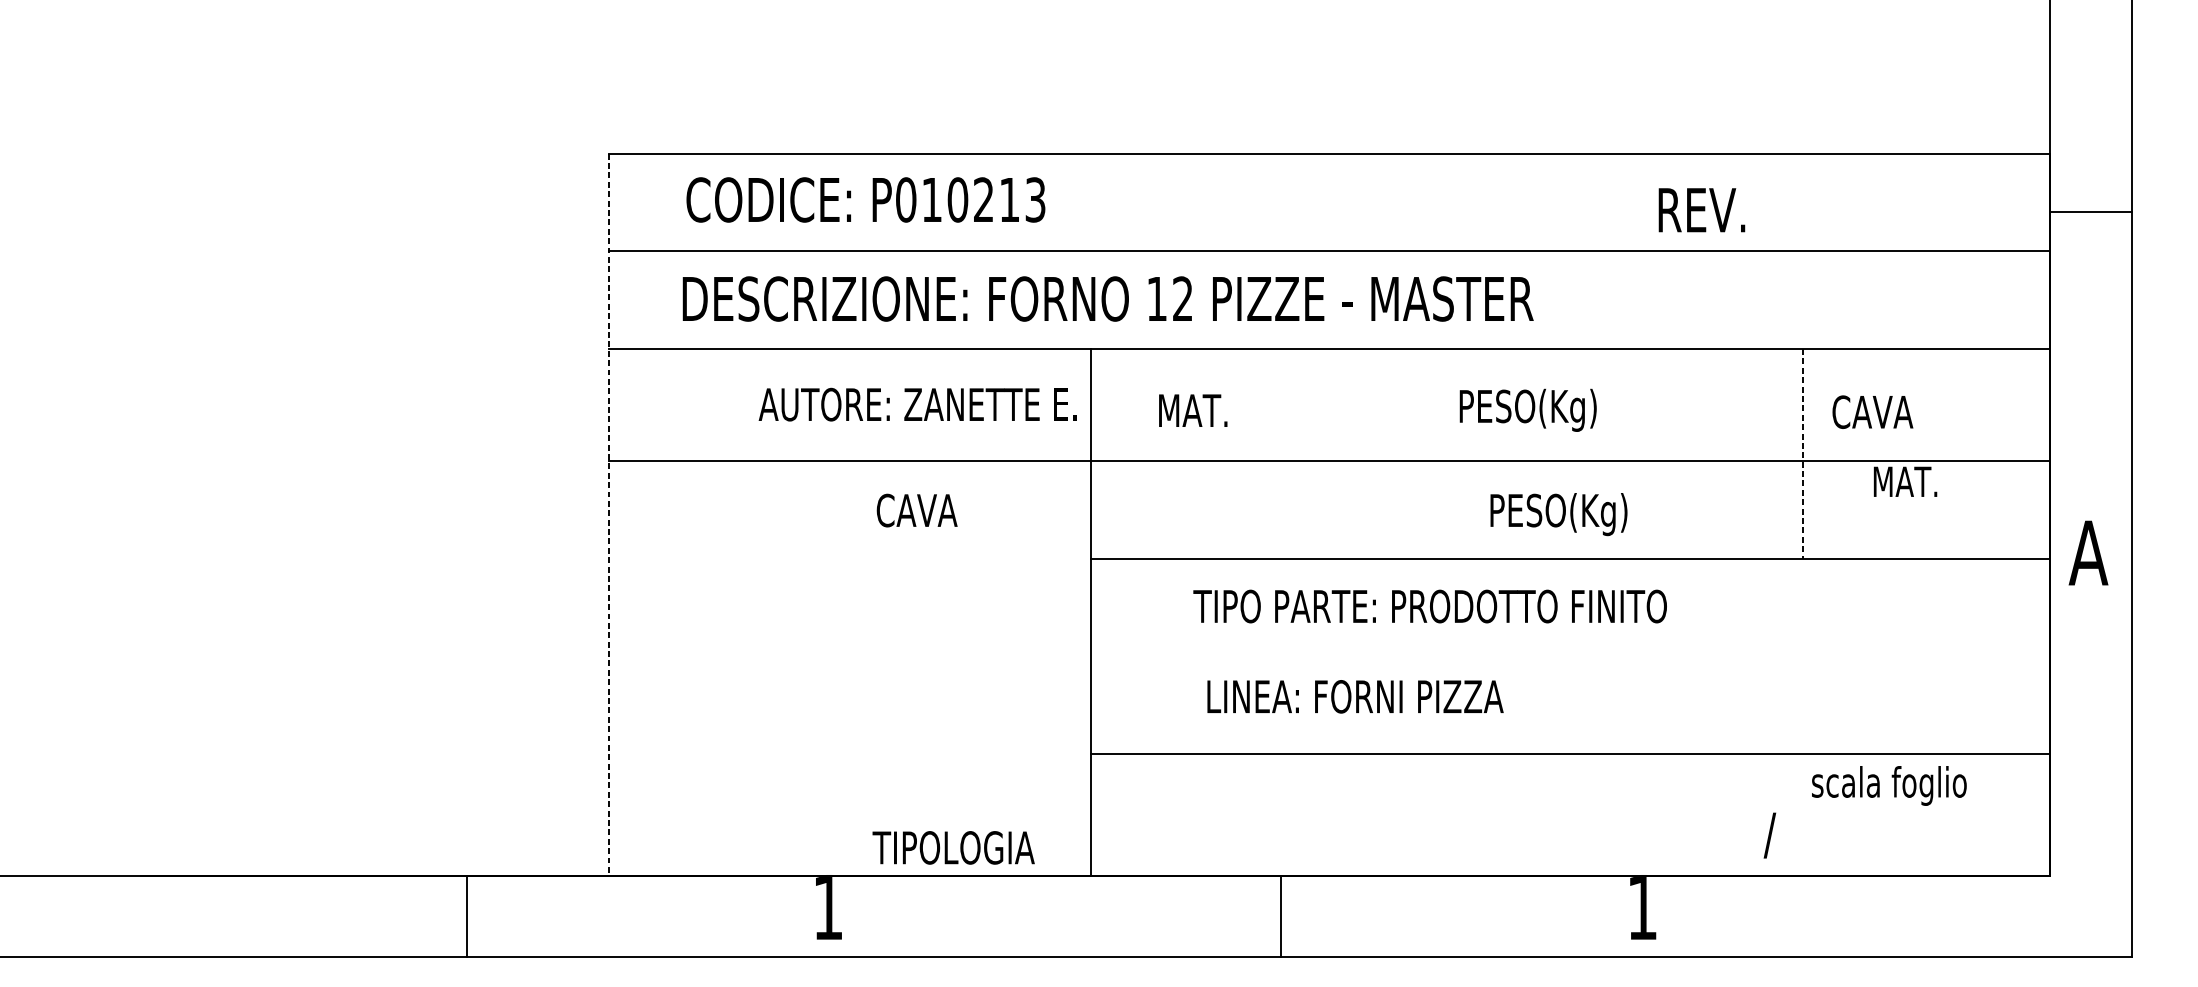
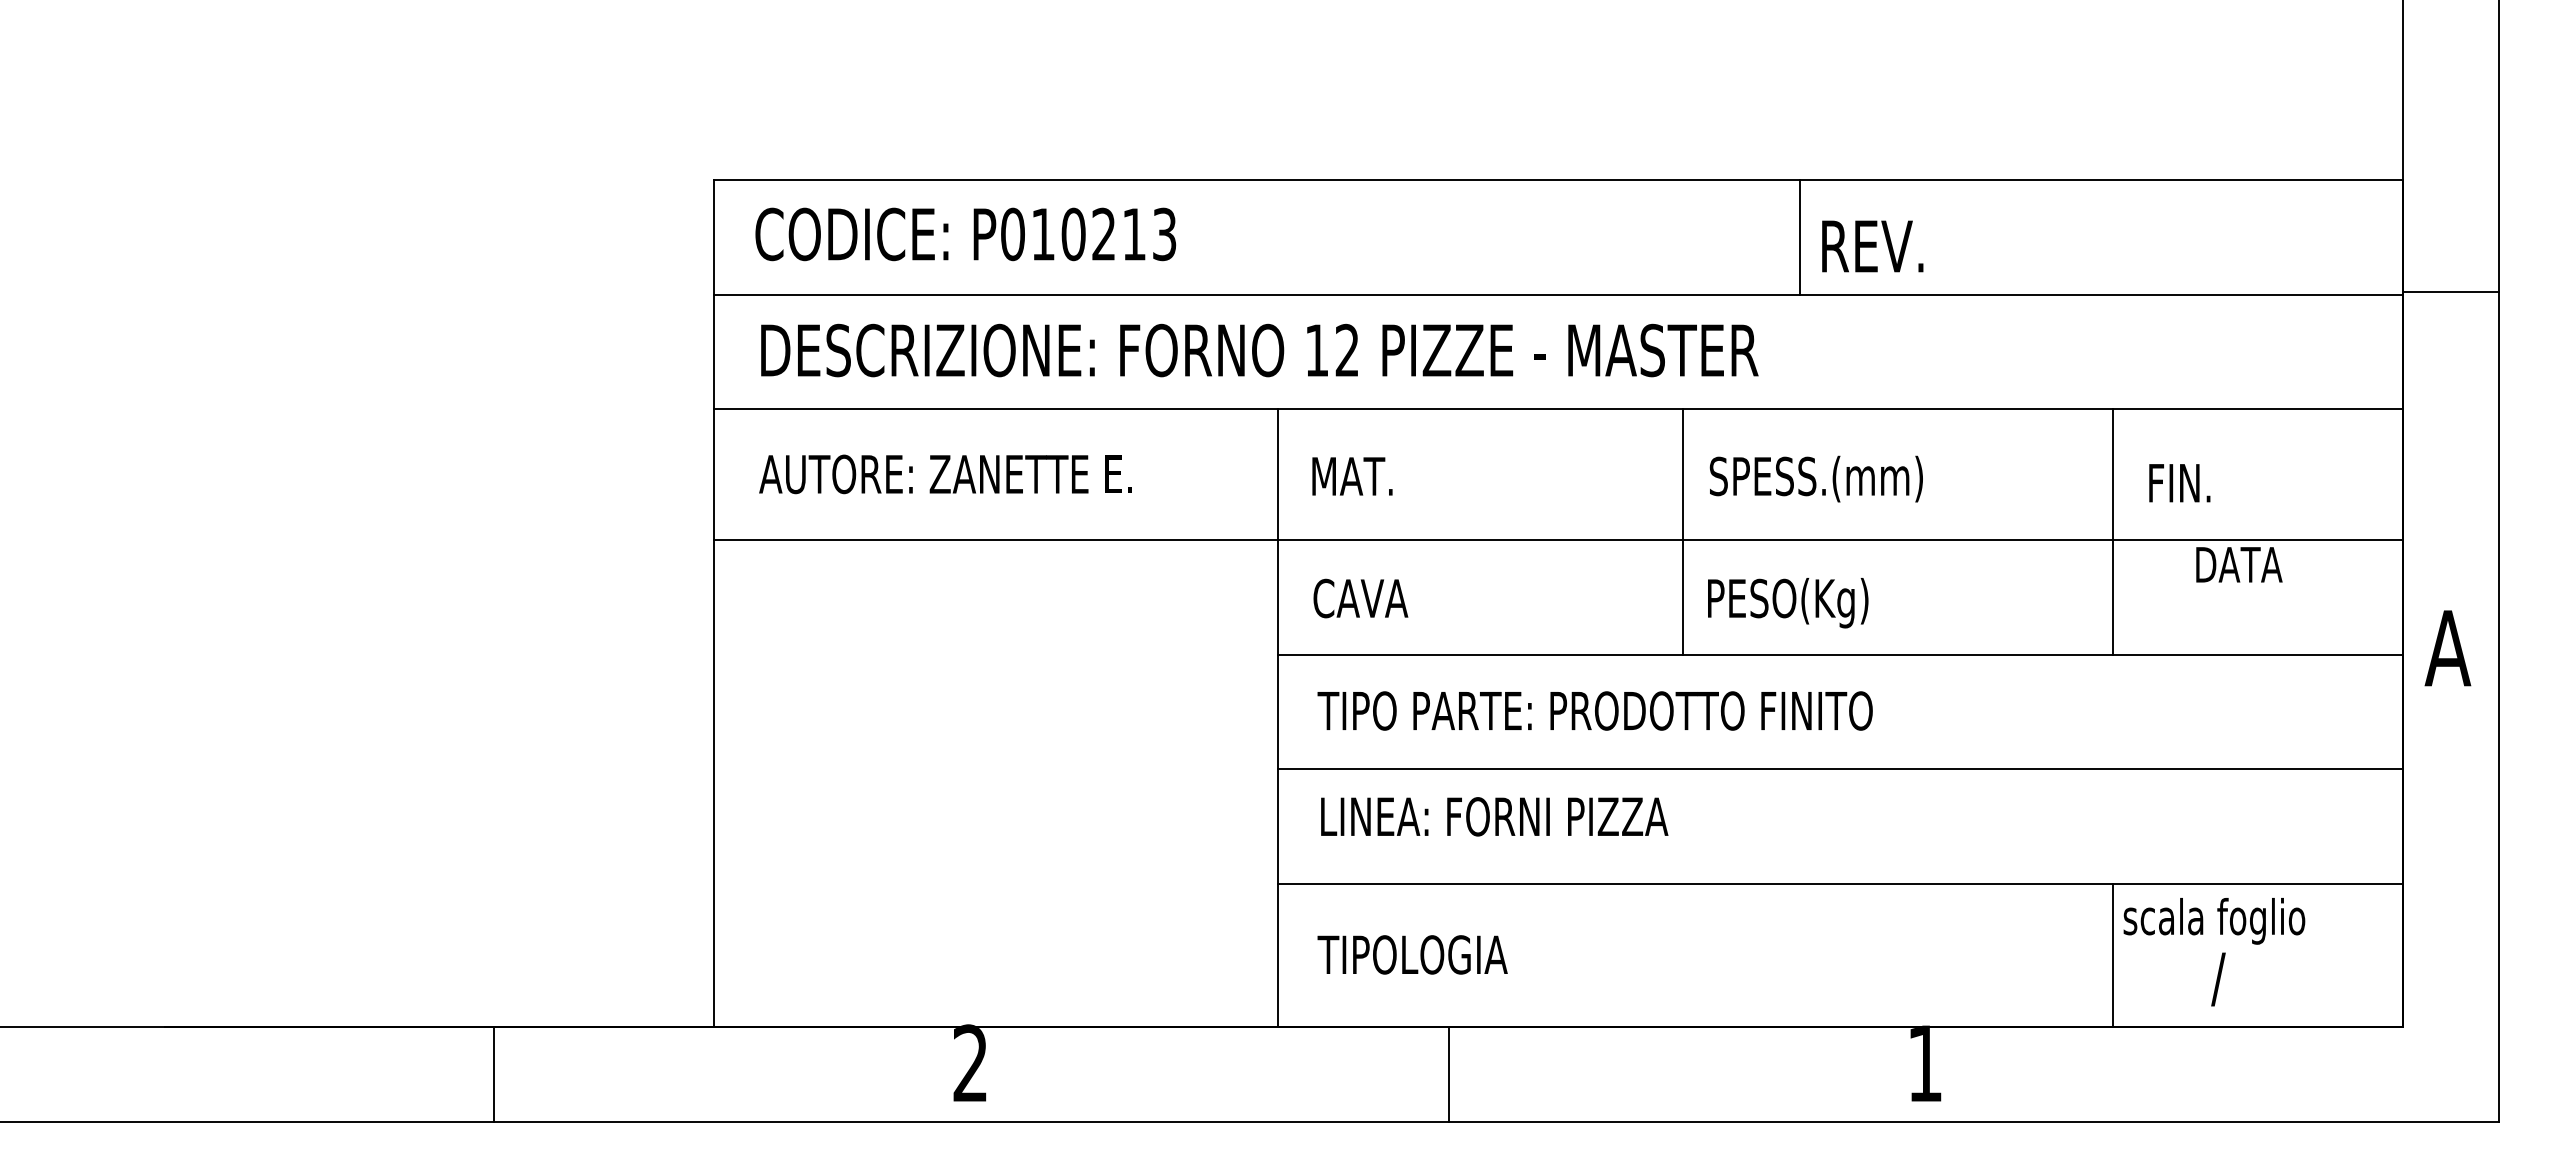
text: (865, 200) -> (965, 234), moved
line: (1535, 202) -> (1799, 237), added
text: (1701, 210) -> (1872, 246), moved
line: (2090, 211) -> (2450, 291), moved
text: (1107, 298) -> (1259, 350), moved
text: (917, 404) -> (945, 474), moved
text: (1549, 409) -> (1815, 480), PESO(Kg) -> SPESS.(mm)
text: (1193, 410) -> (1352, 476), moved
text: (1872, 411) -> (2194, 482), CAVA -> FIN.
line: (1435, 453) -> (1682, 531), added
line: (1802, 454) -> (2112, 532), dashed -> solid
text: (1911, 481) -> (2240, 564), MAT. -> DATA
text: (916, 510) -> (1360, 598), moved
line: (608, 514) -> (713, 603), dashed -> solid
text: (1559, 514) -> (1788, 603), moved
text: (1429, 606) -> (1594, 710), moved
line: (1570, 656) -> (1840, 769), added
text: (1355, 696) -> (1494, 816), moved
line: (1802, 814) -> (2112, 954), added
text: (1769, 835) -> (2218, 979), moved
text: (953, 847) -> (1412, 954), moved
text: (827, 906) -> (969, 1062), 1 -> 2
line: (467, 916) -> (494, 1074), moved
line: (1280, 916) -> (1448, 1074), moved

